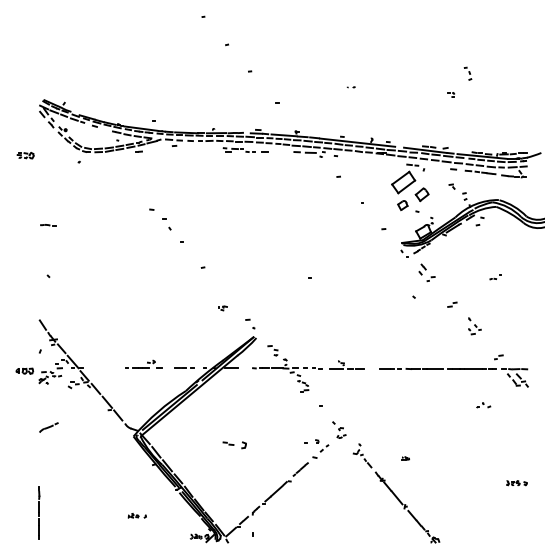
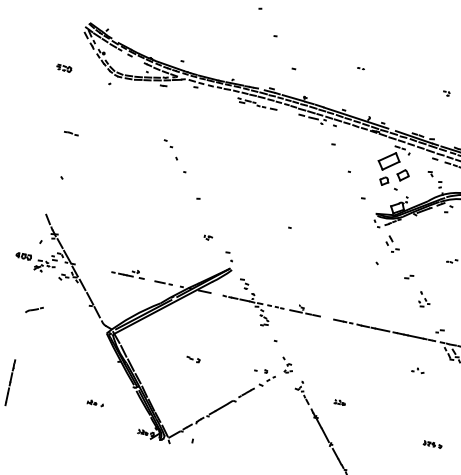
part: (156, 213) -> (167, 142), size x0.62
part: (234, 445) -> (193, 359), size x0.62
part: (405, 458) -> (340, 402), size x1.67

